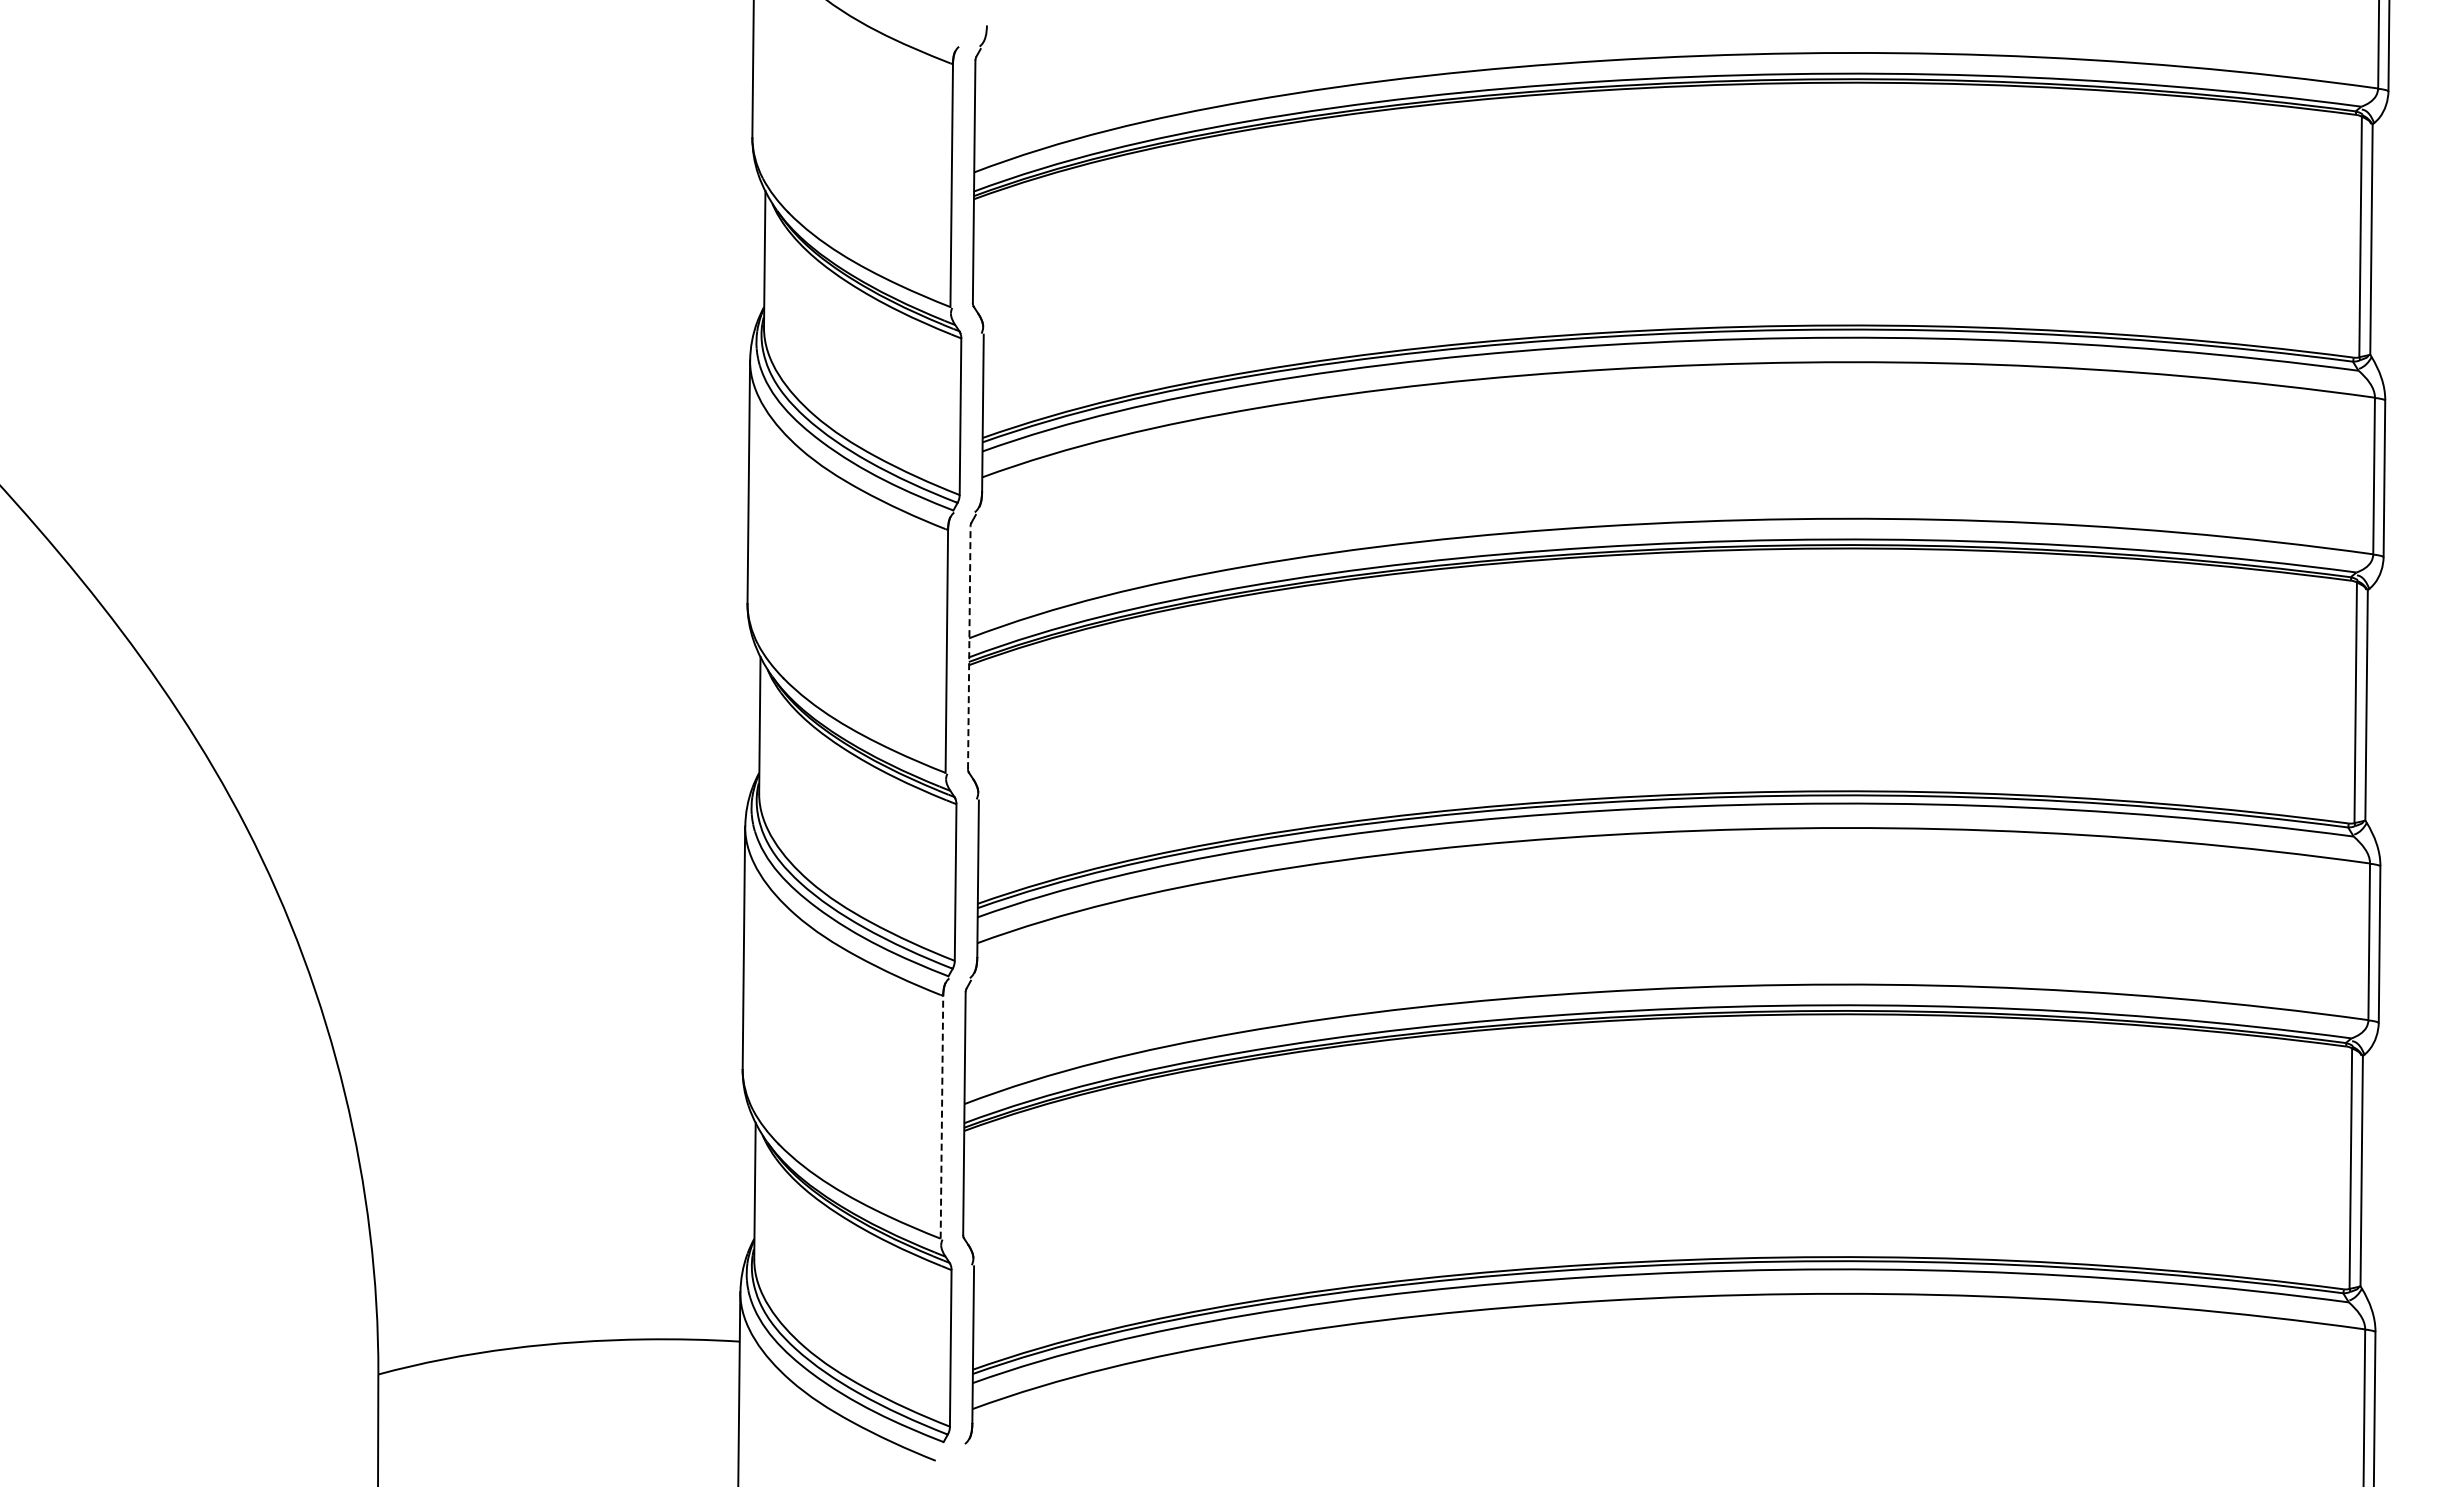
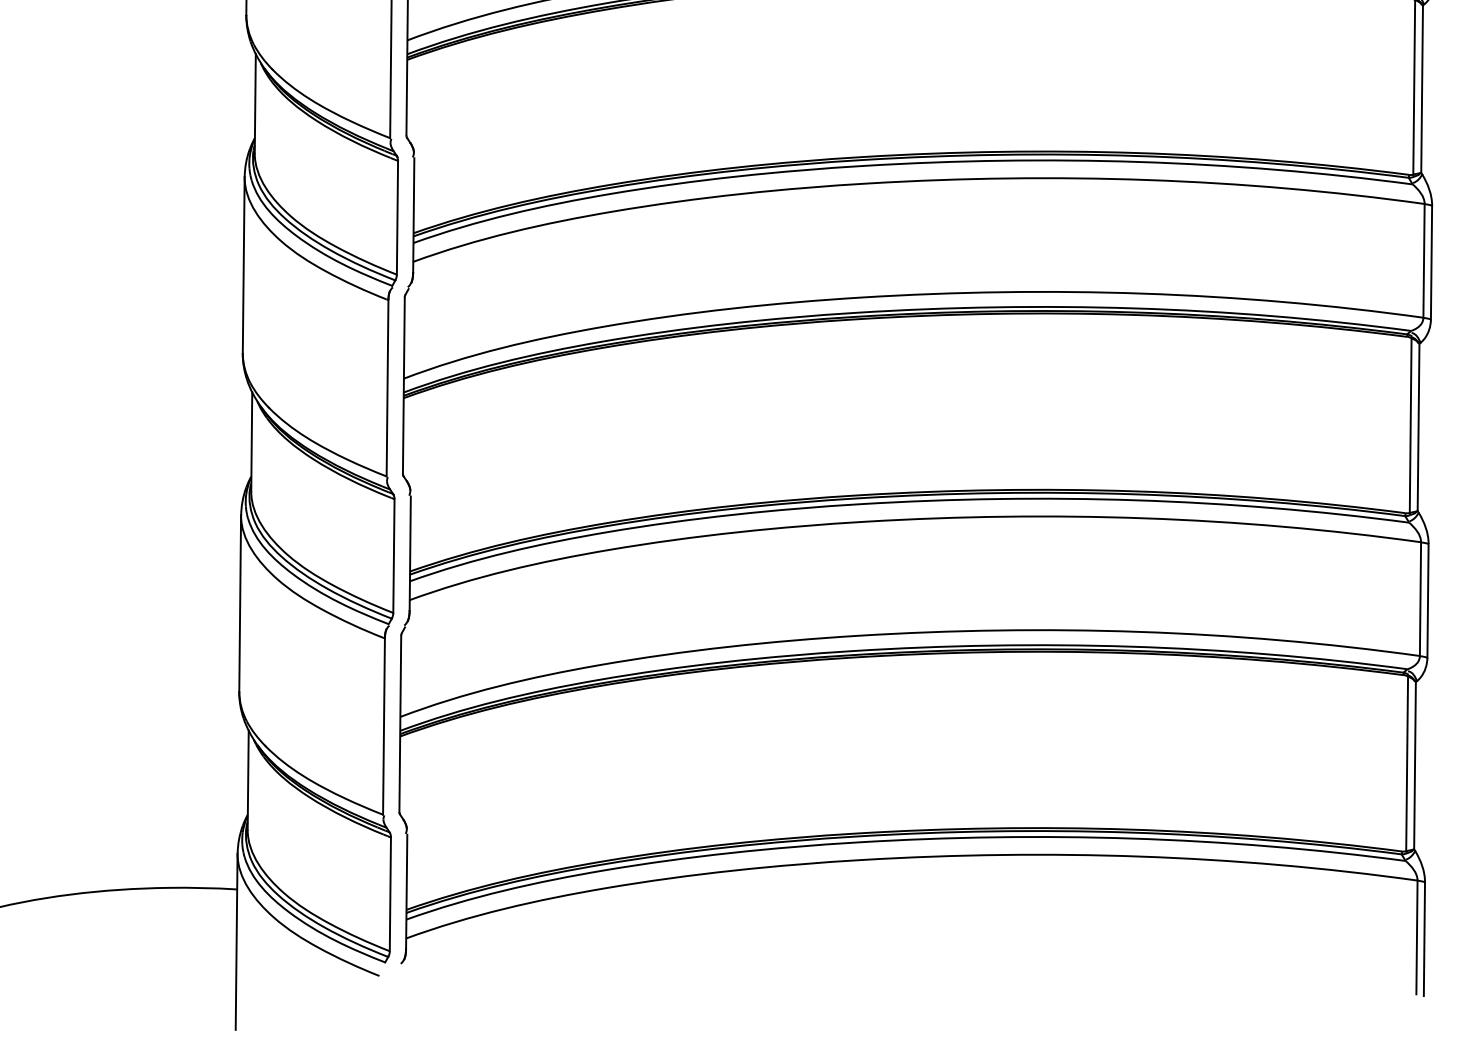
line: (969, 647) -> (404, 385), dashed -> solid
line: (941, 1116) -> (383, 725), dashed -> solid

